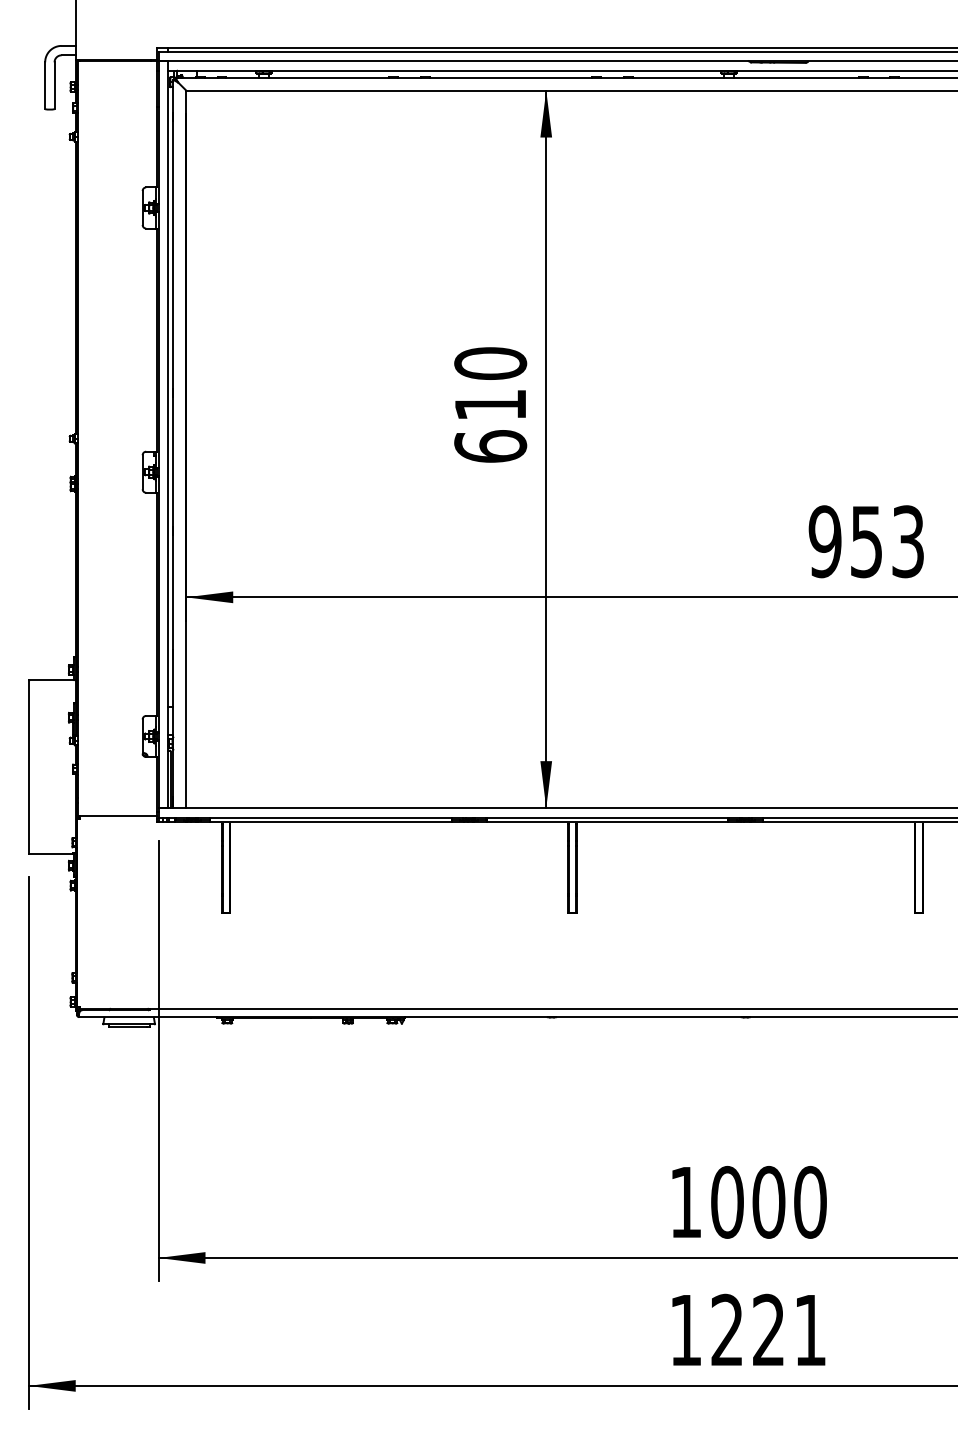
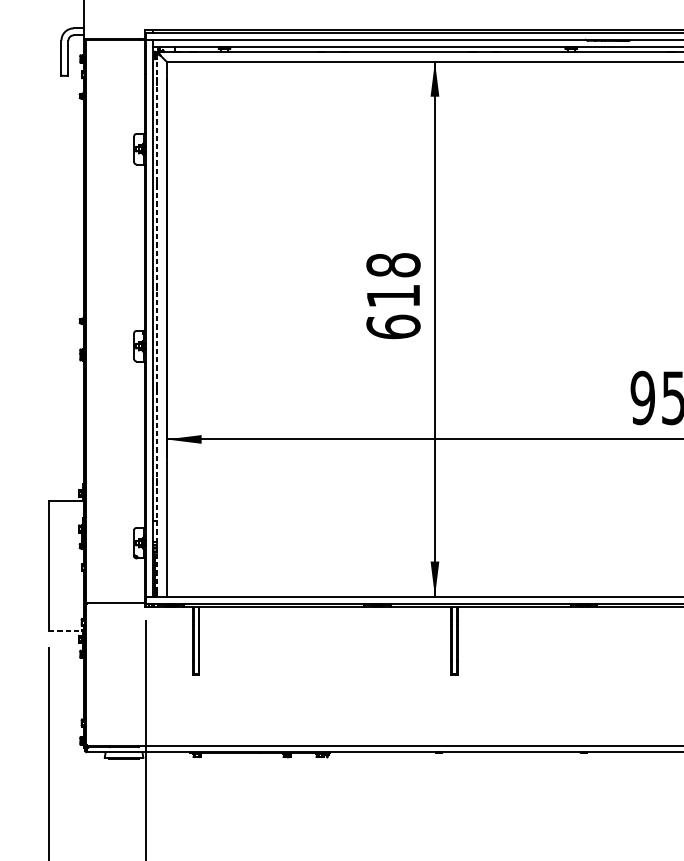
text: (490, 363) -> (393, 265), 610 -> 618
line: (173, 444) -> (157, 325), solid -> dashed
line: (51, 853) -> (66, 630), solid -> dashed

